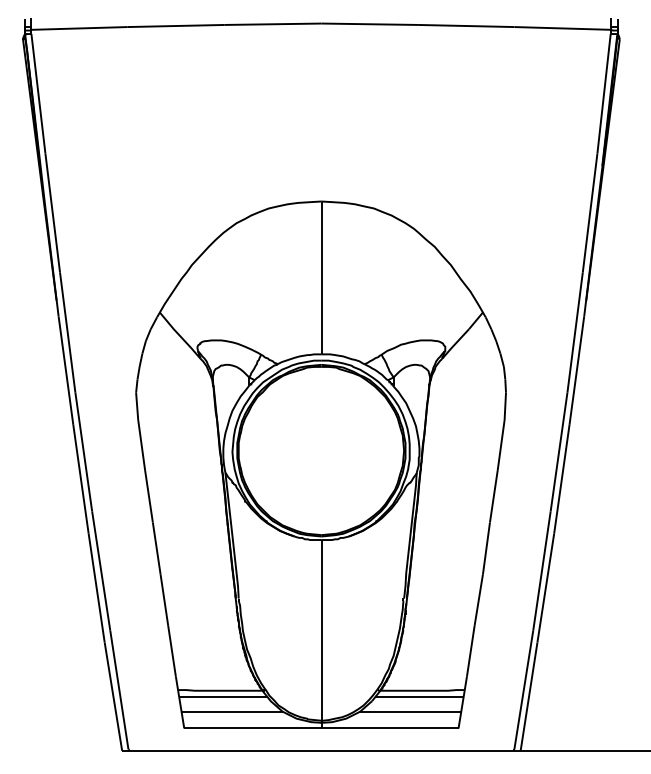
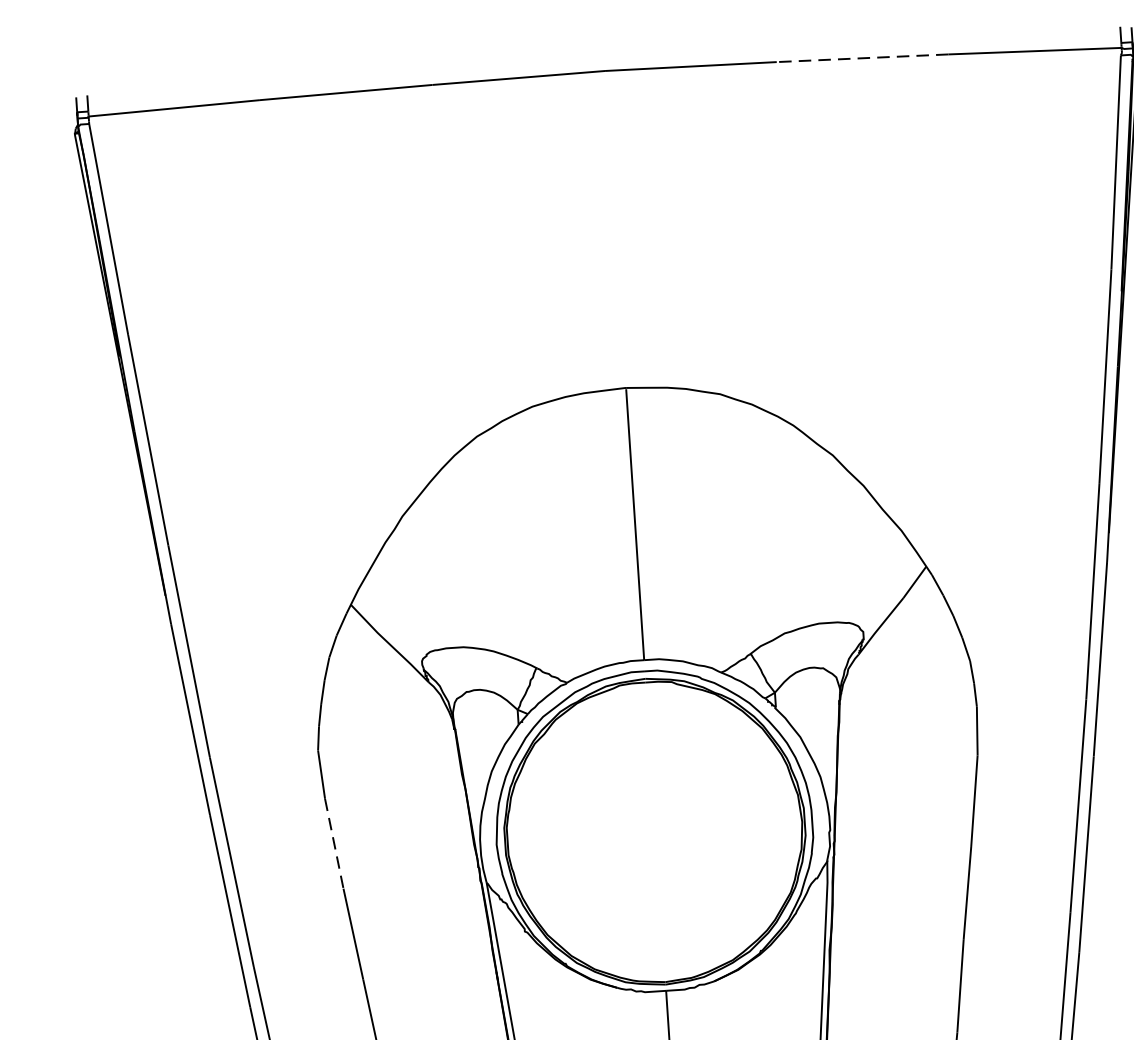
line: (465, 26) -> (861, 59), solid -> dashed
line: (141, 445) -> (333, 843), solid -> dashed

